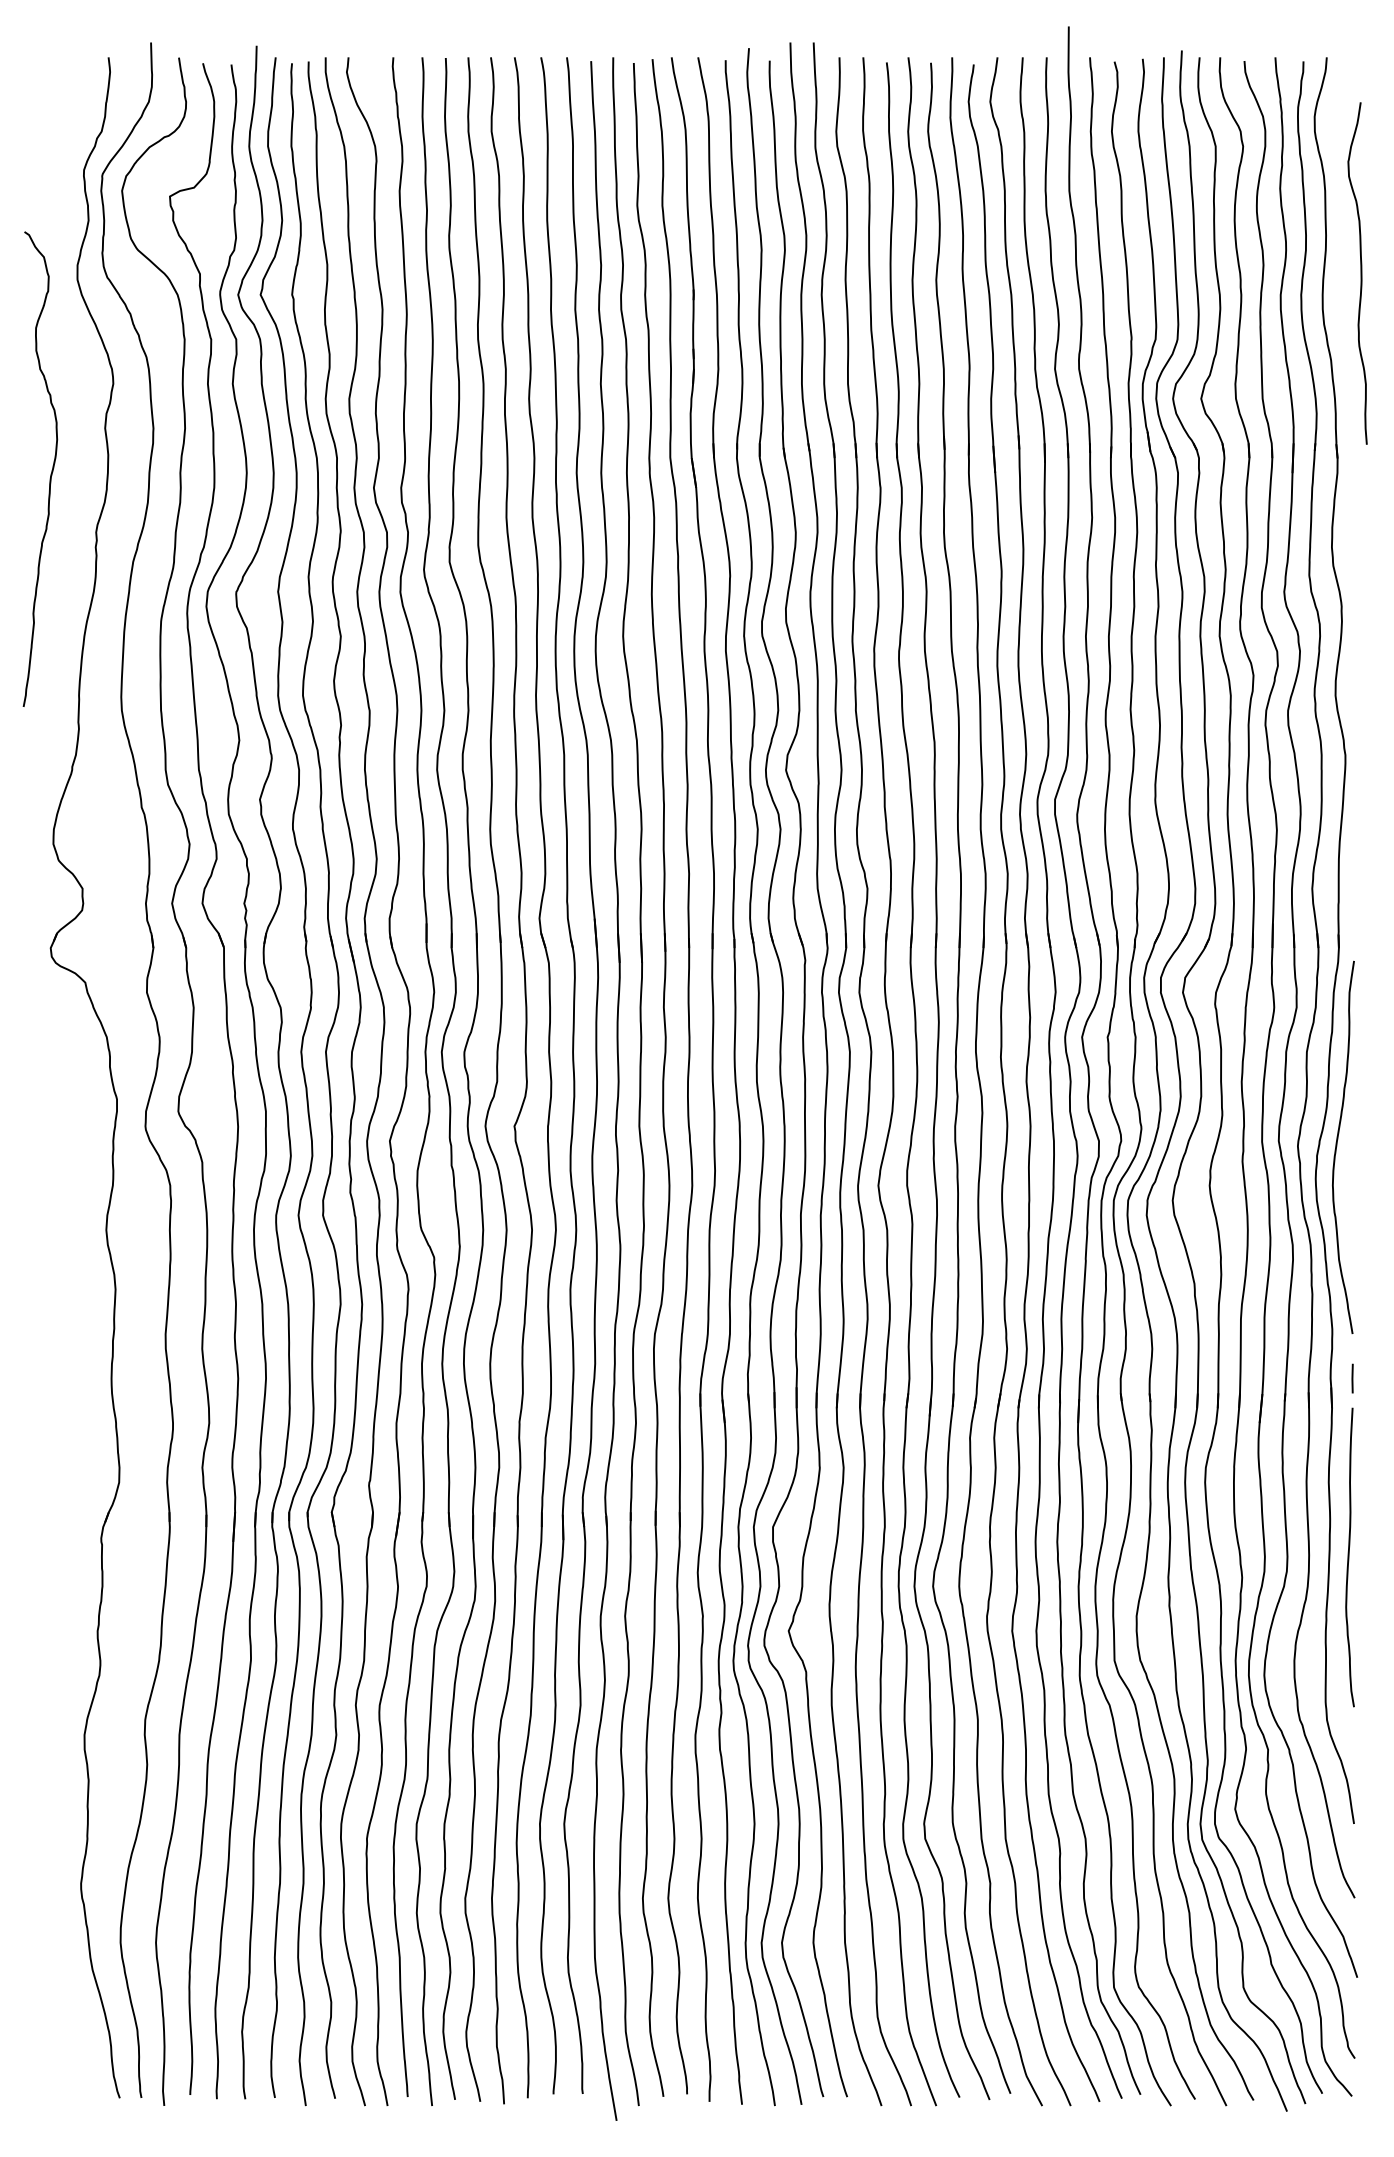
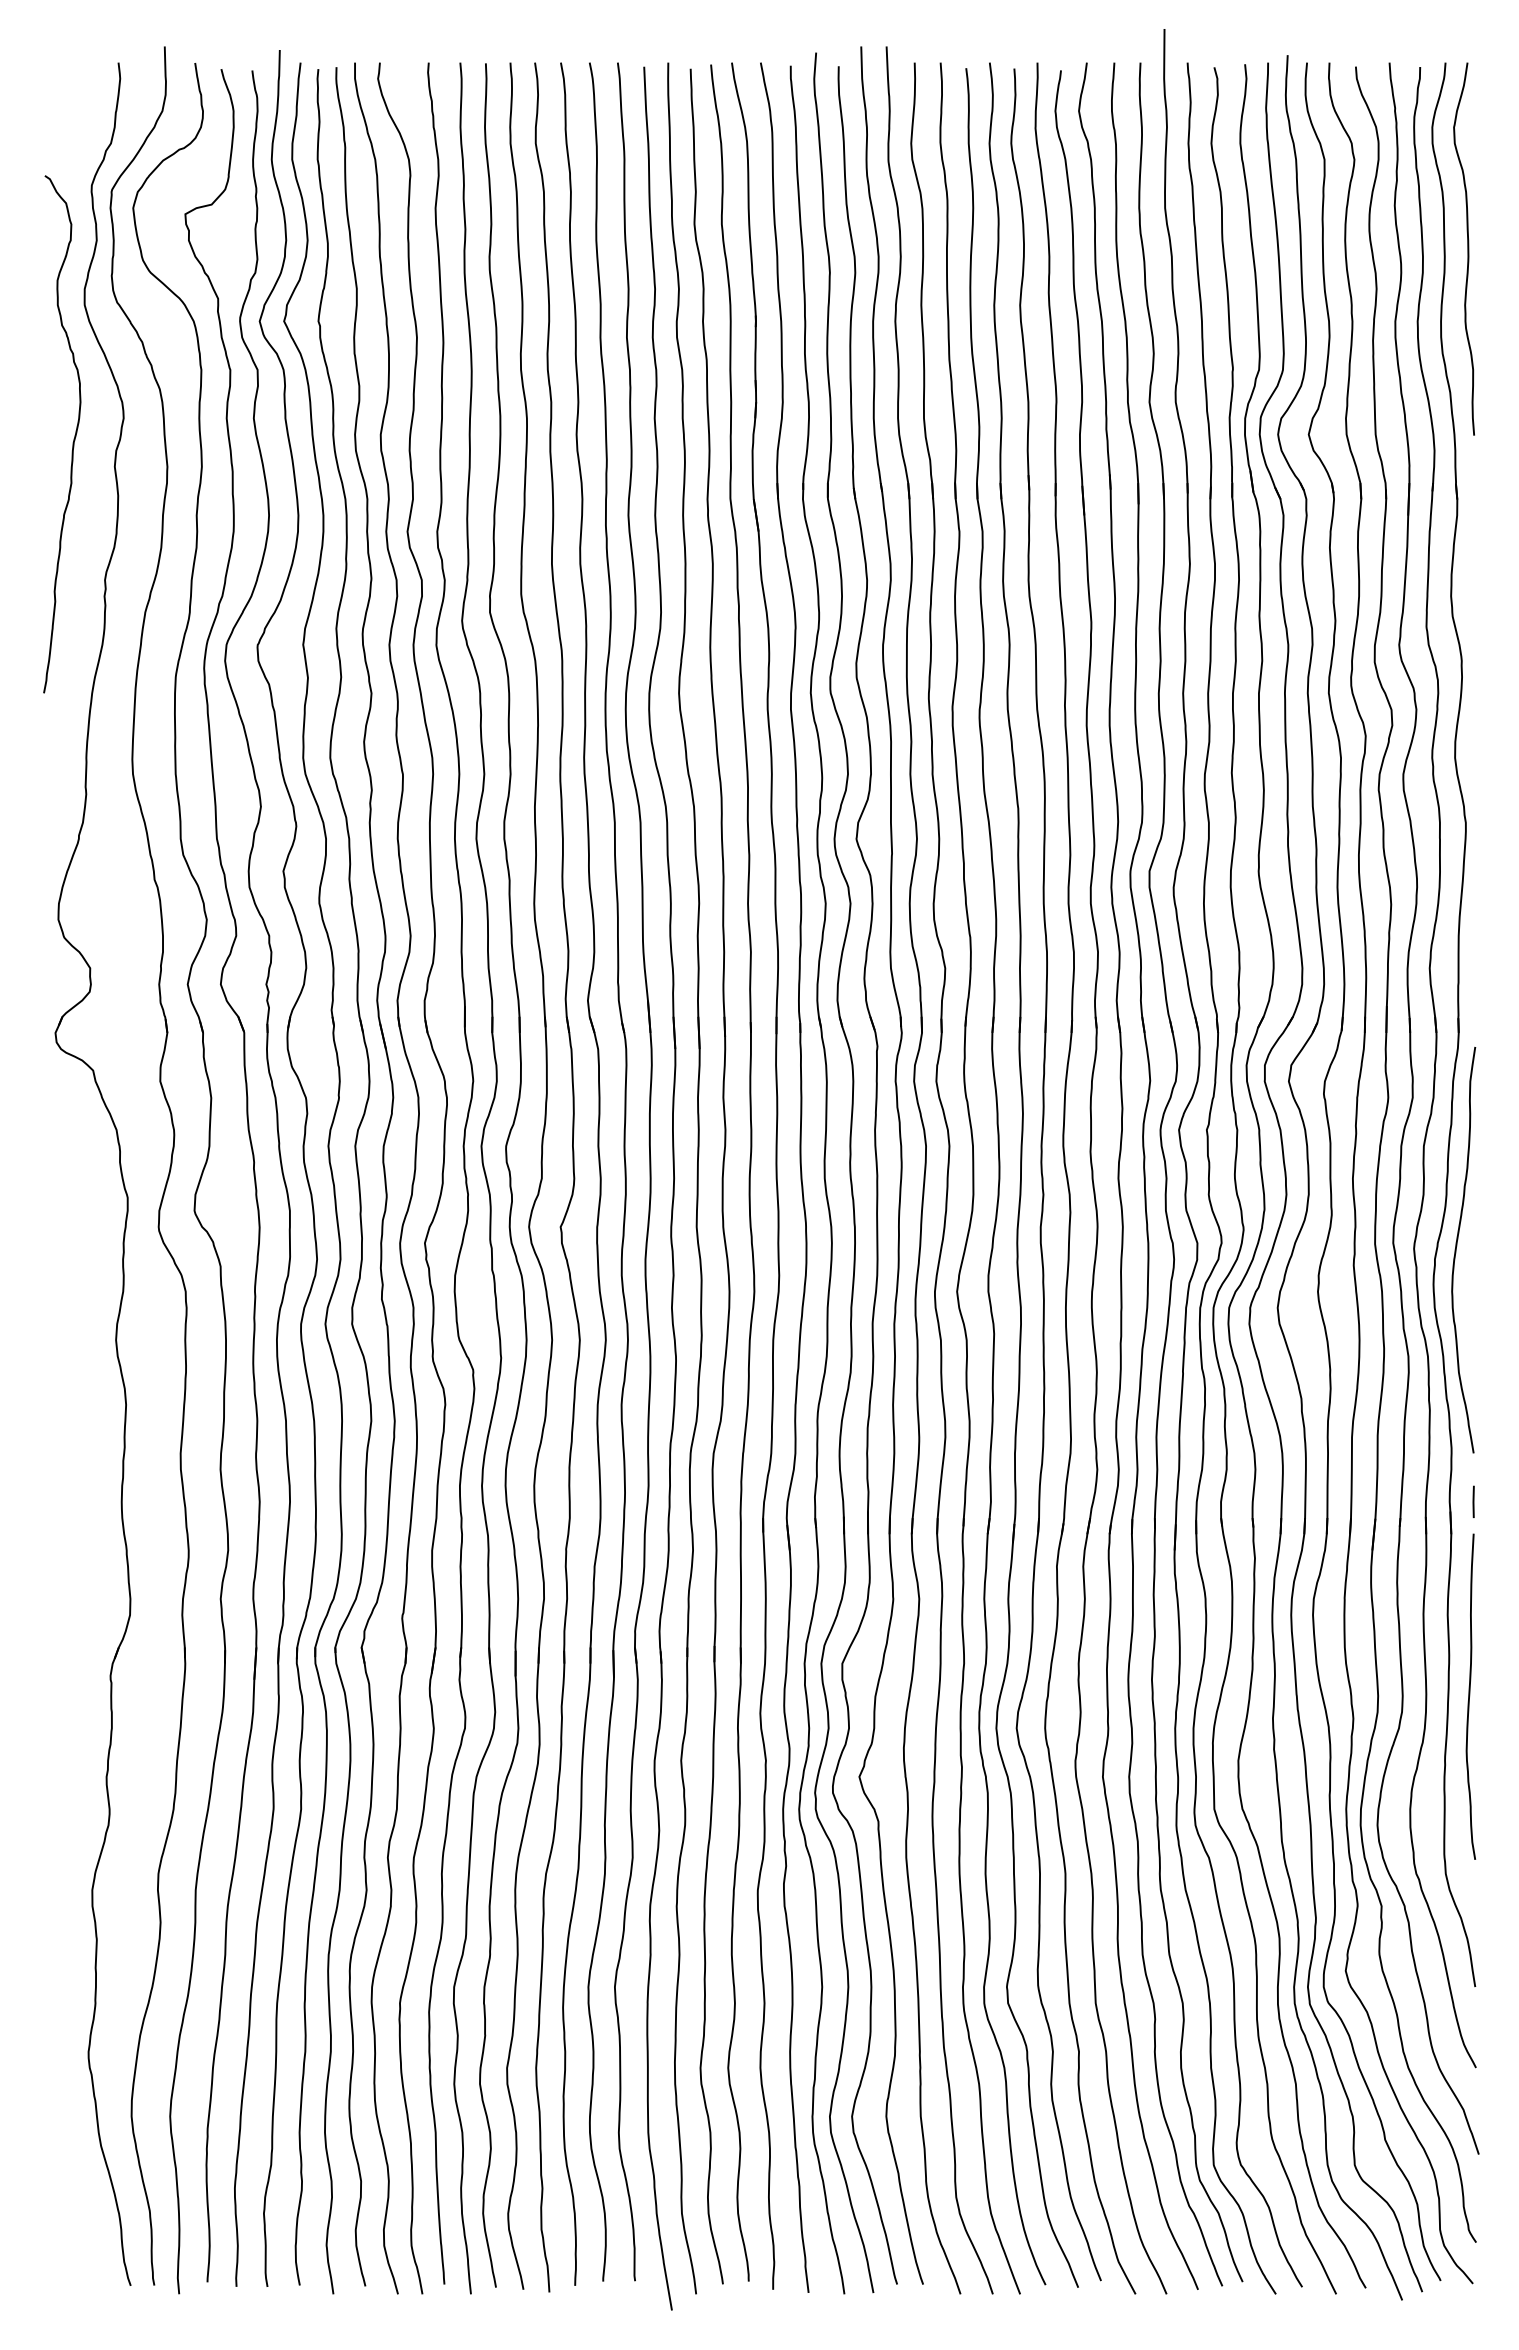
curve: (1360, 272) -> (1467, 248), moved
curve: (50, 473) -> (73, 438), moved

